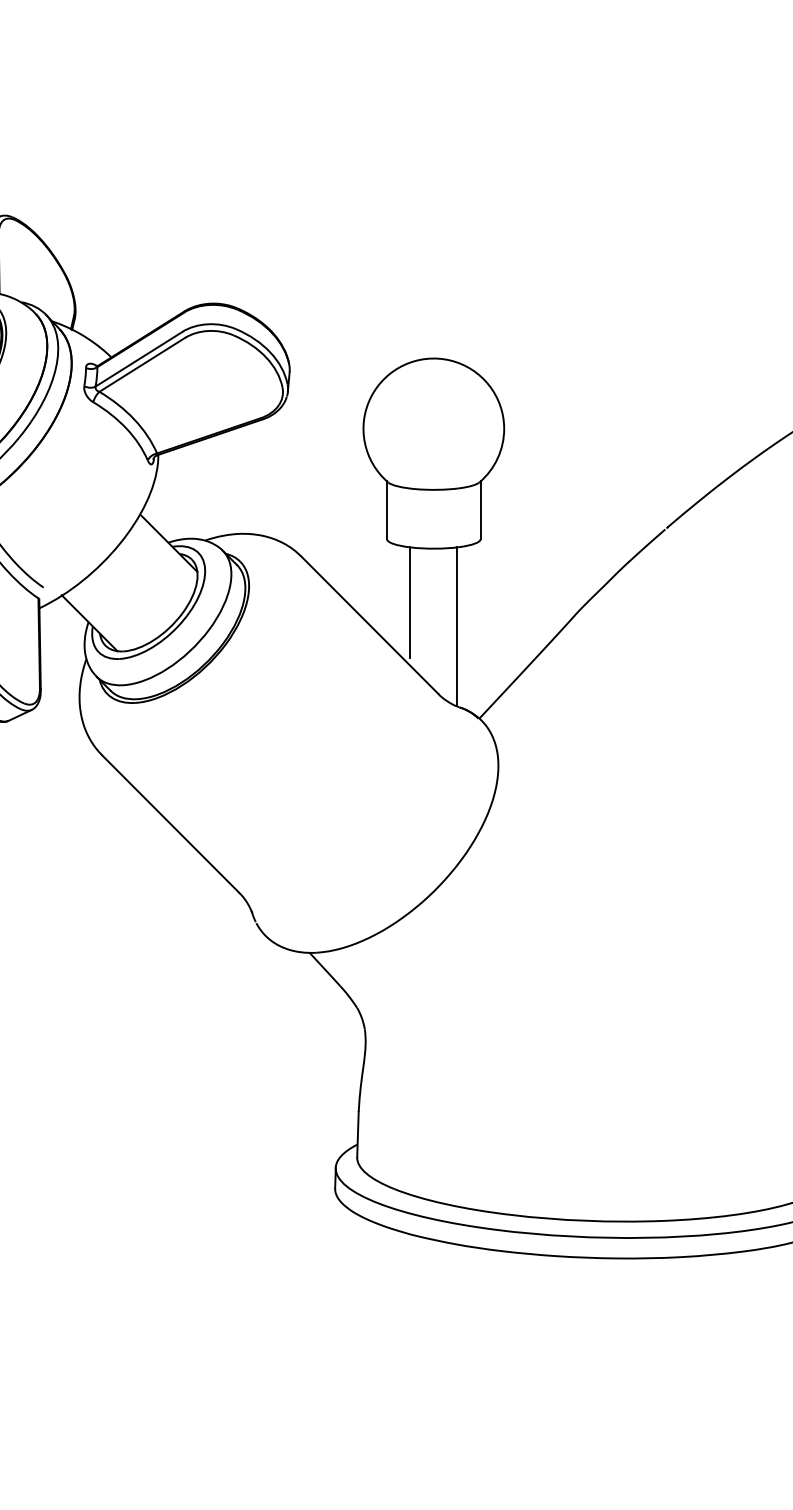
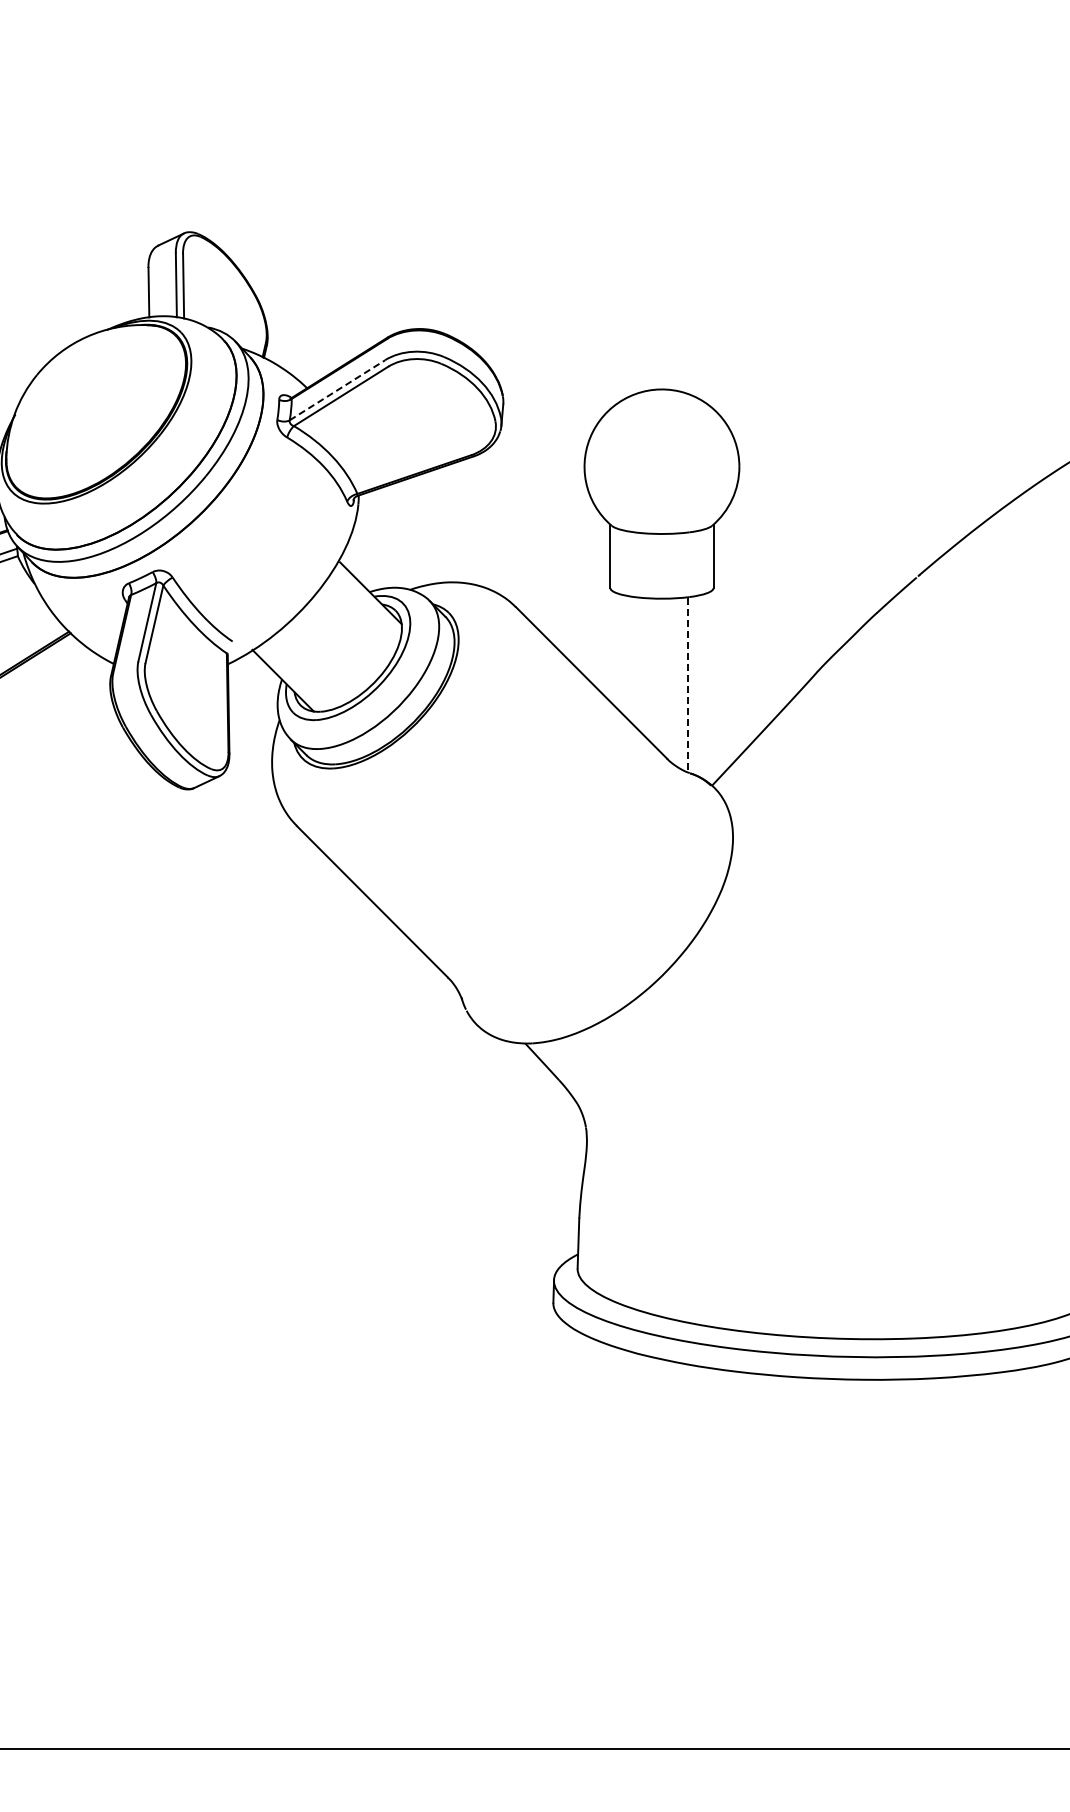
line: (139, 359) -> (337, 390), solid -> dashed
line: (410, 603) -> (636, 658), removed
line: (457, 625) -> (687, 683), solid -> dashed

